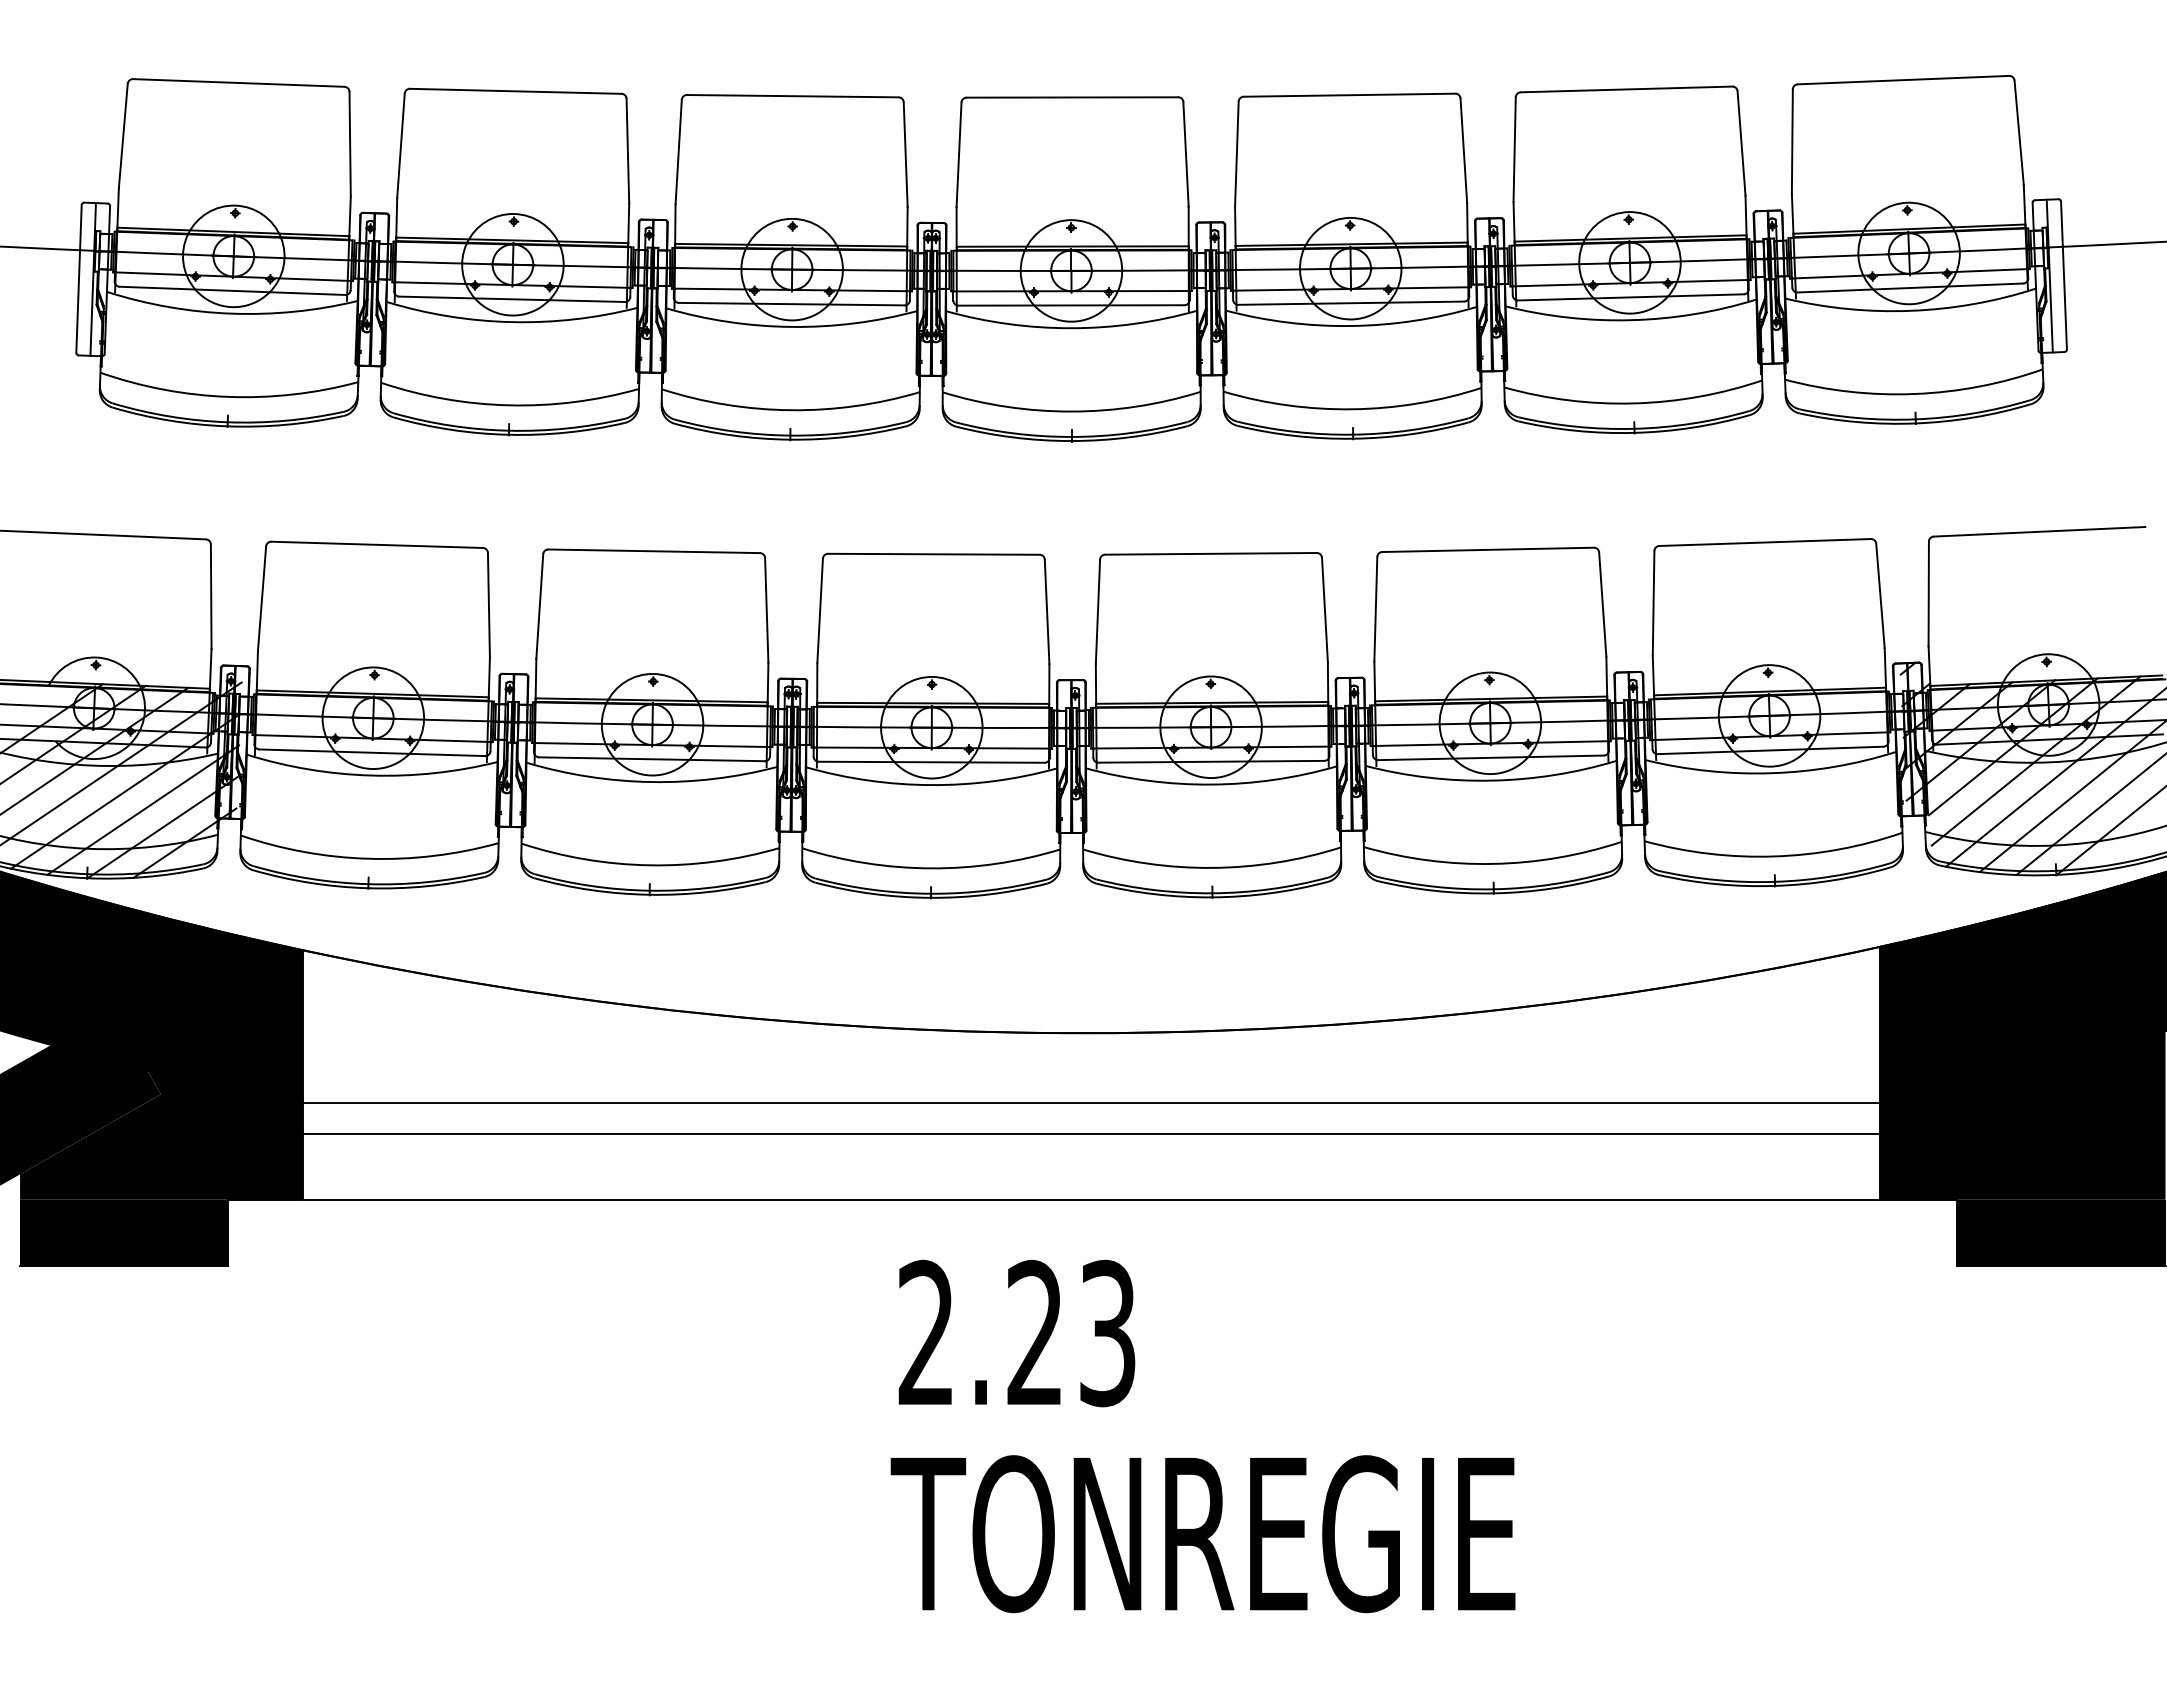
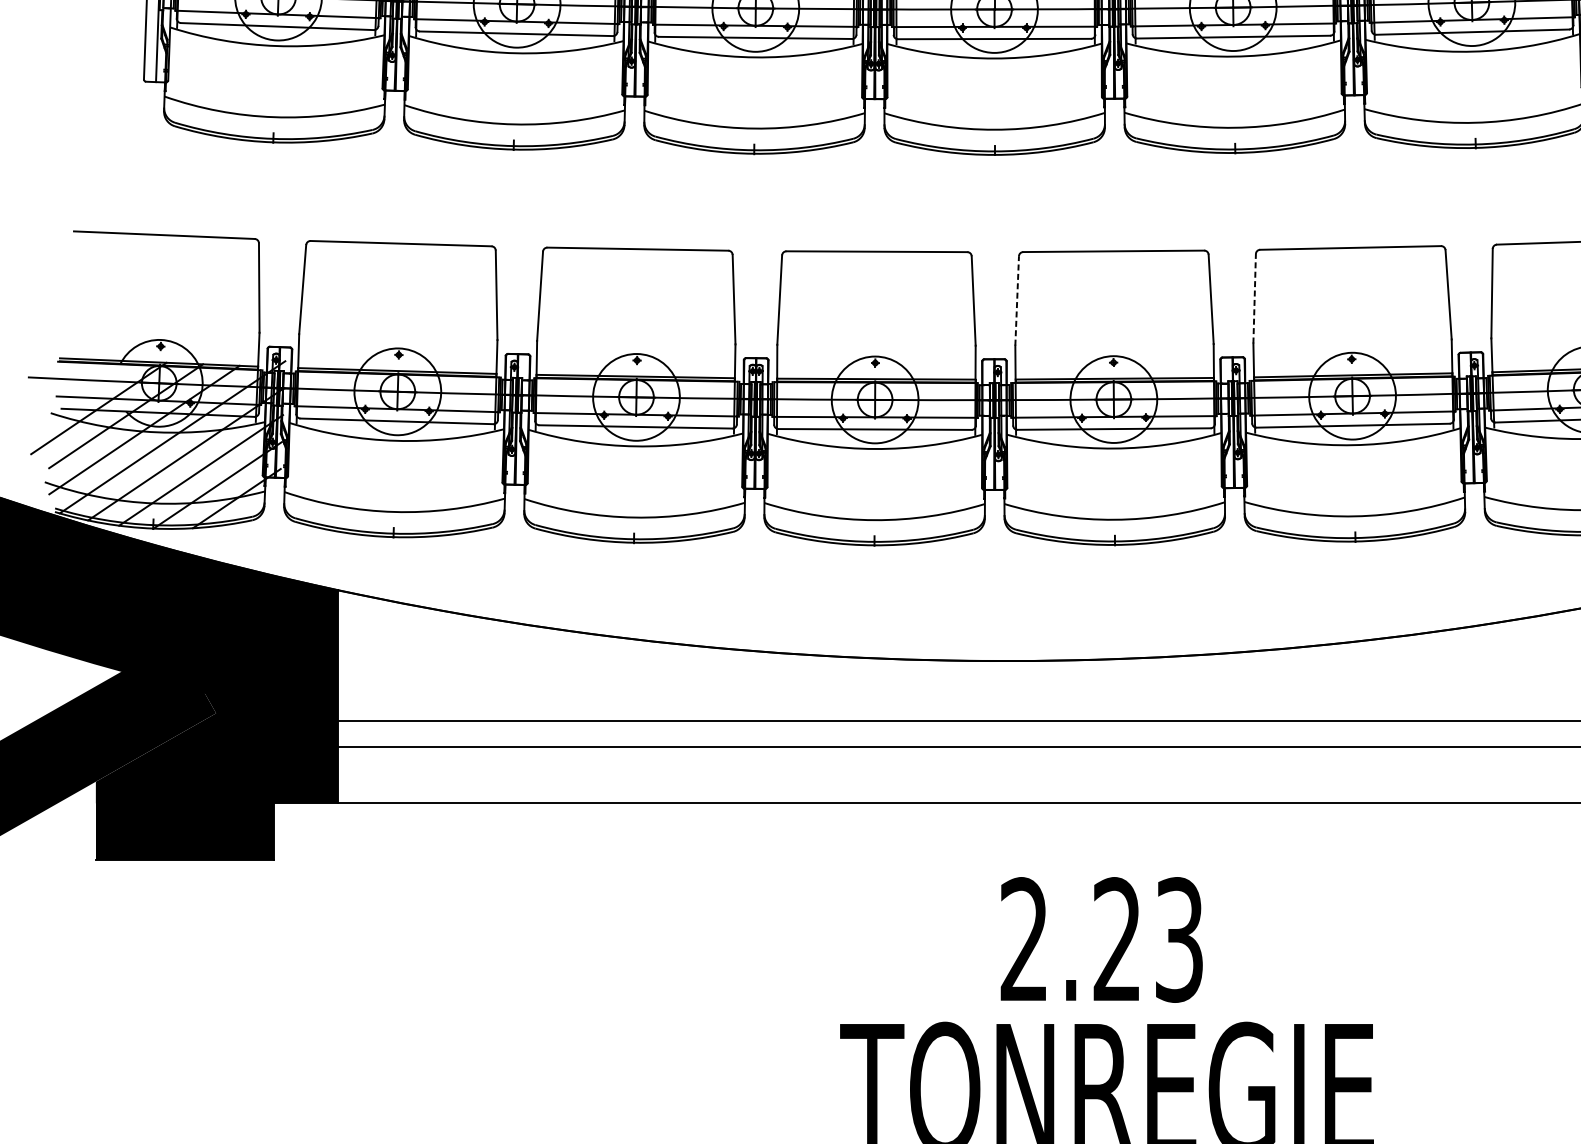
line: (1375, 608) -> (1254, 298), solid -> dashed
line: (1097, 611) -> (1016, 300), solid -> dashed
text: (1016, 1333) -> (1101, 939), moved

